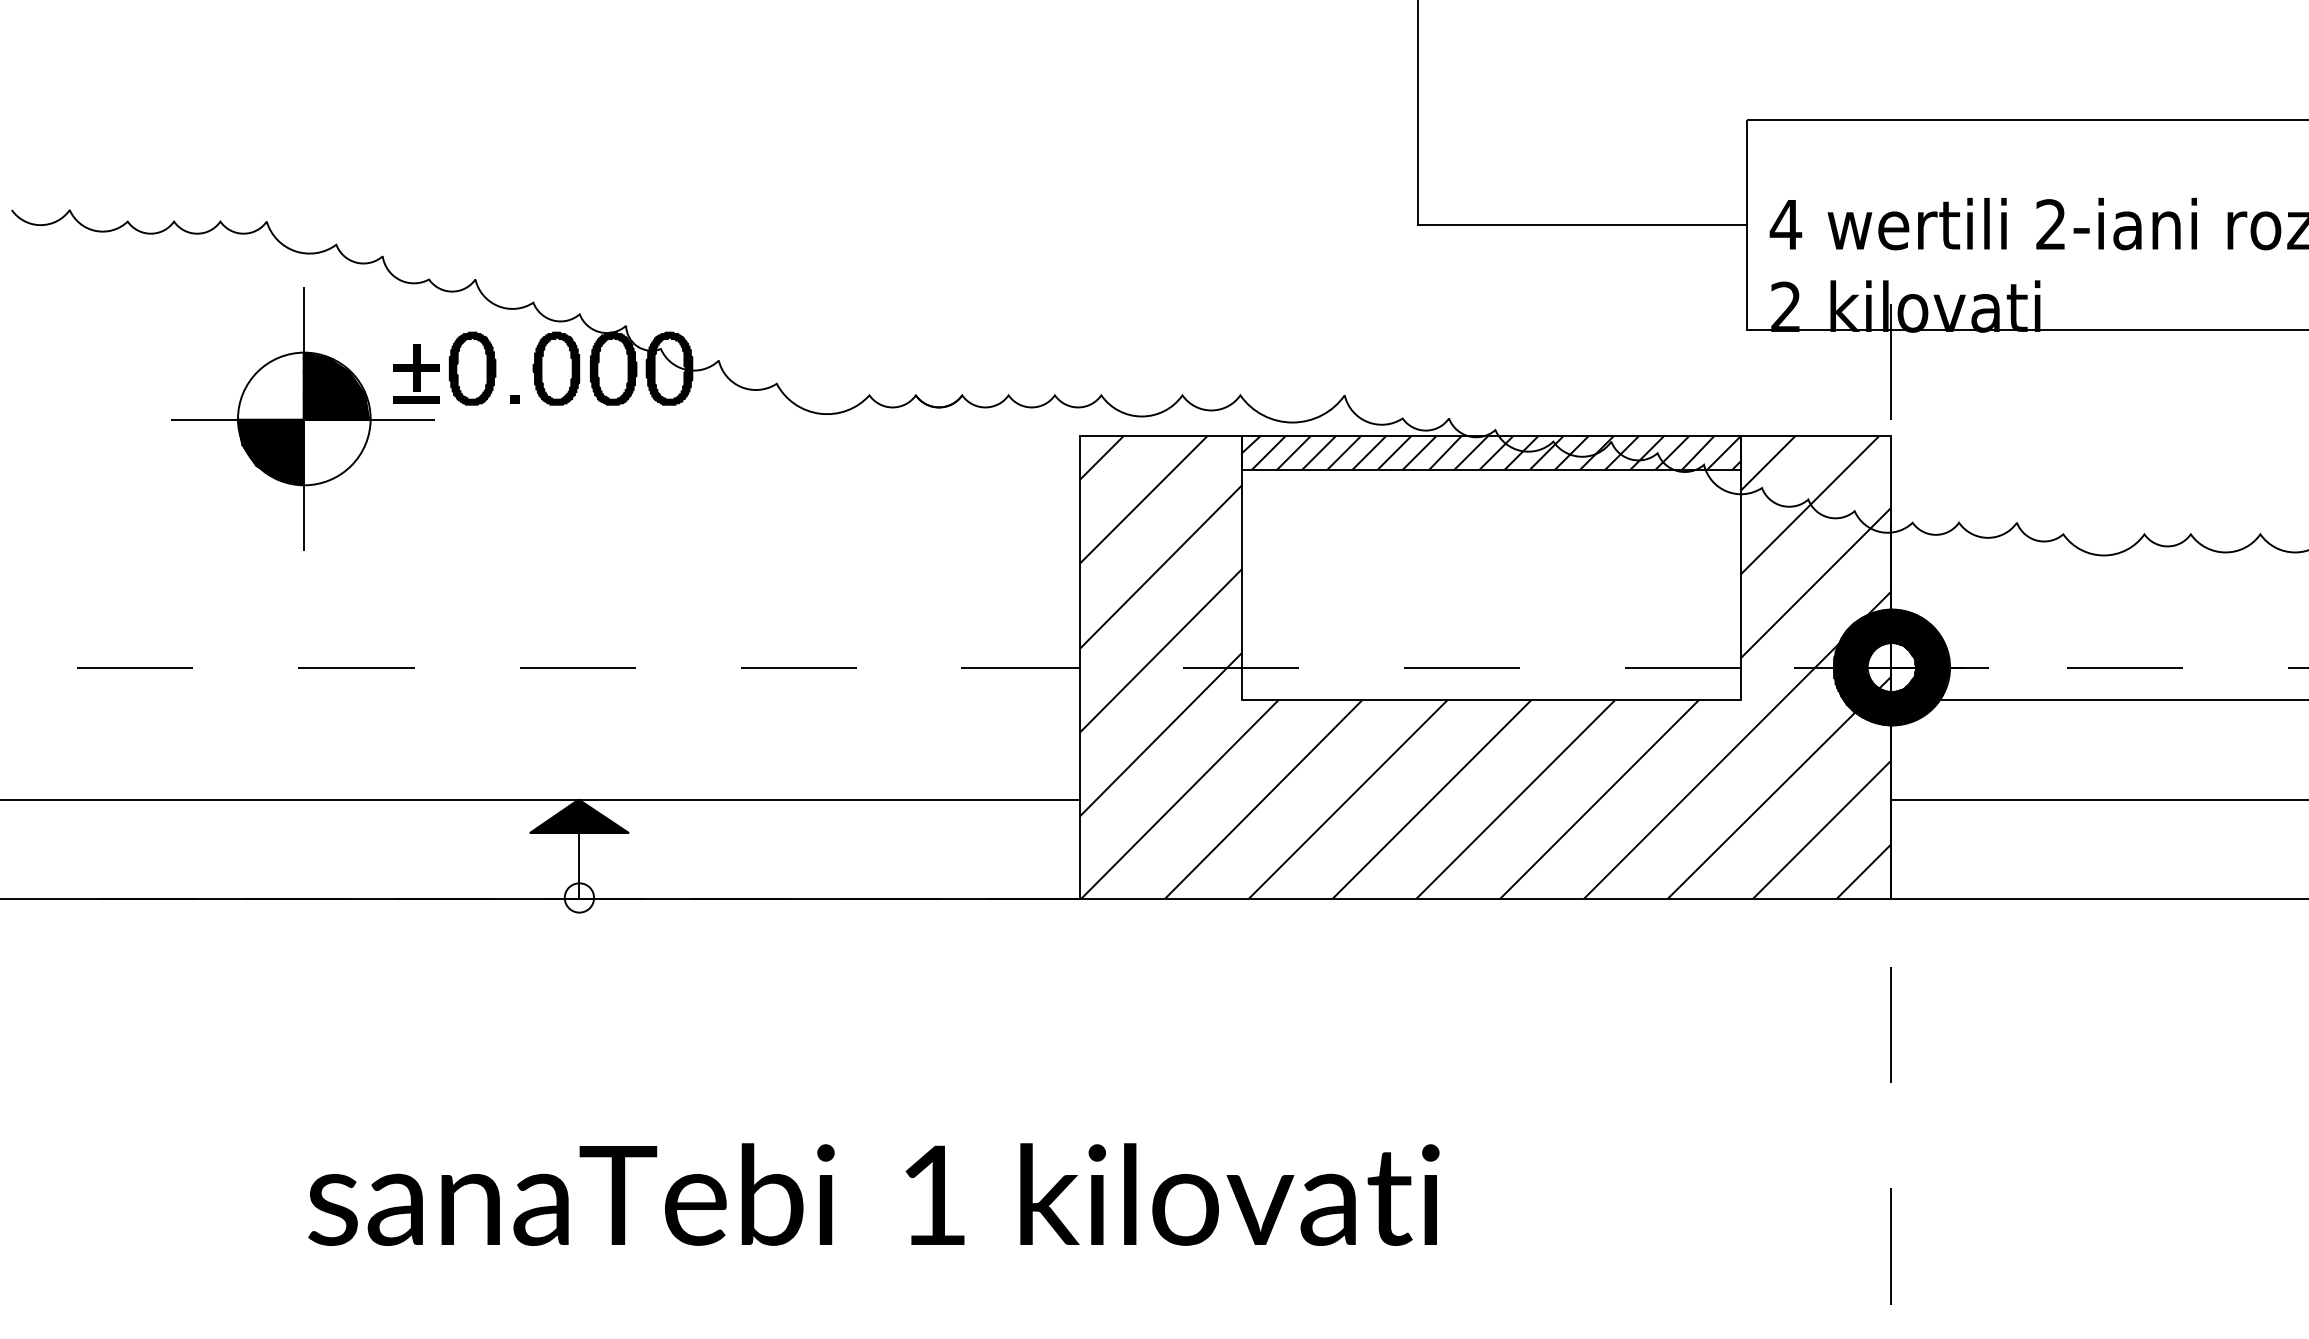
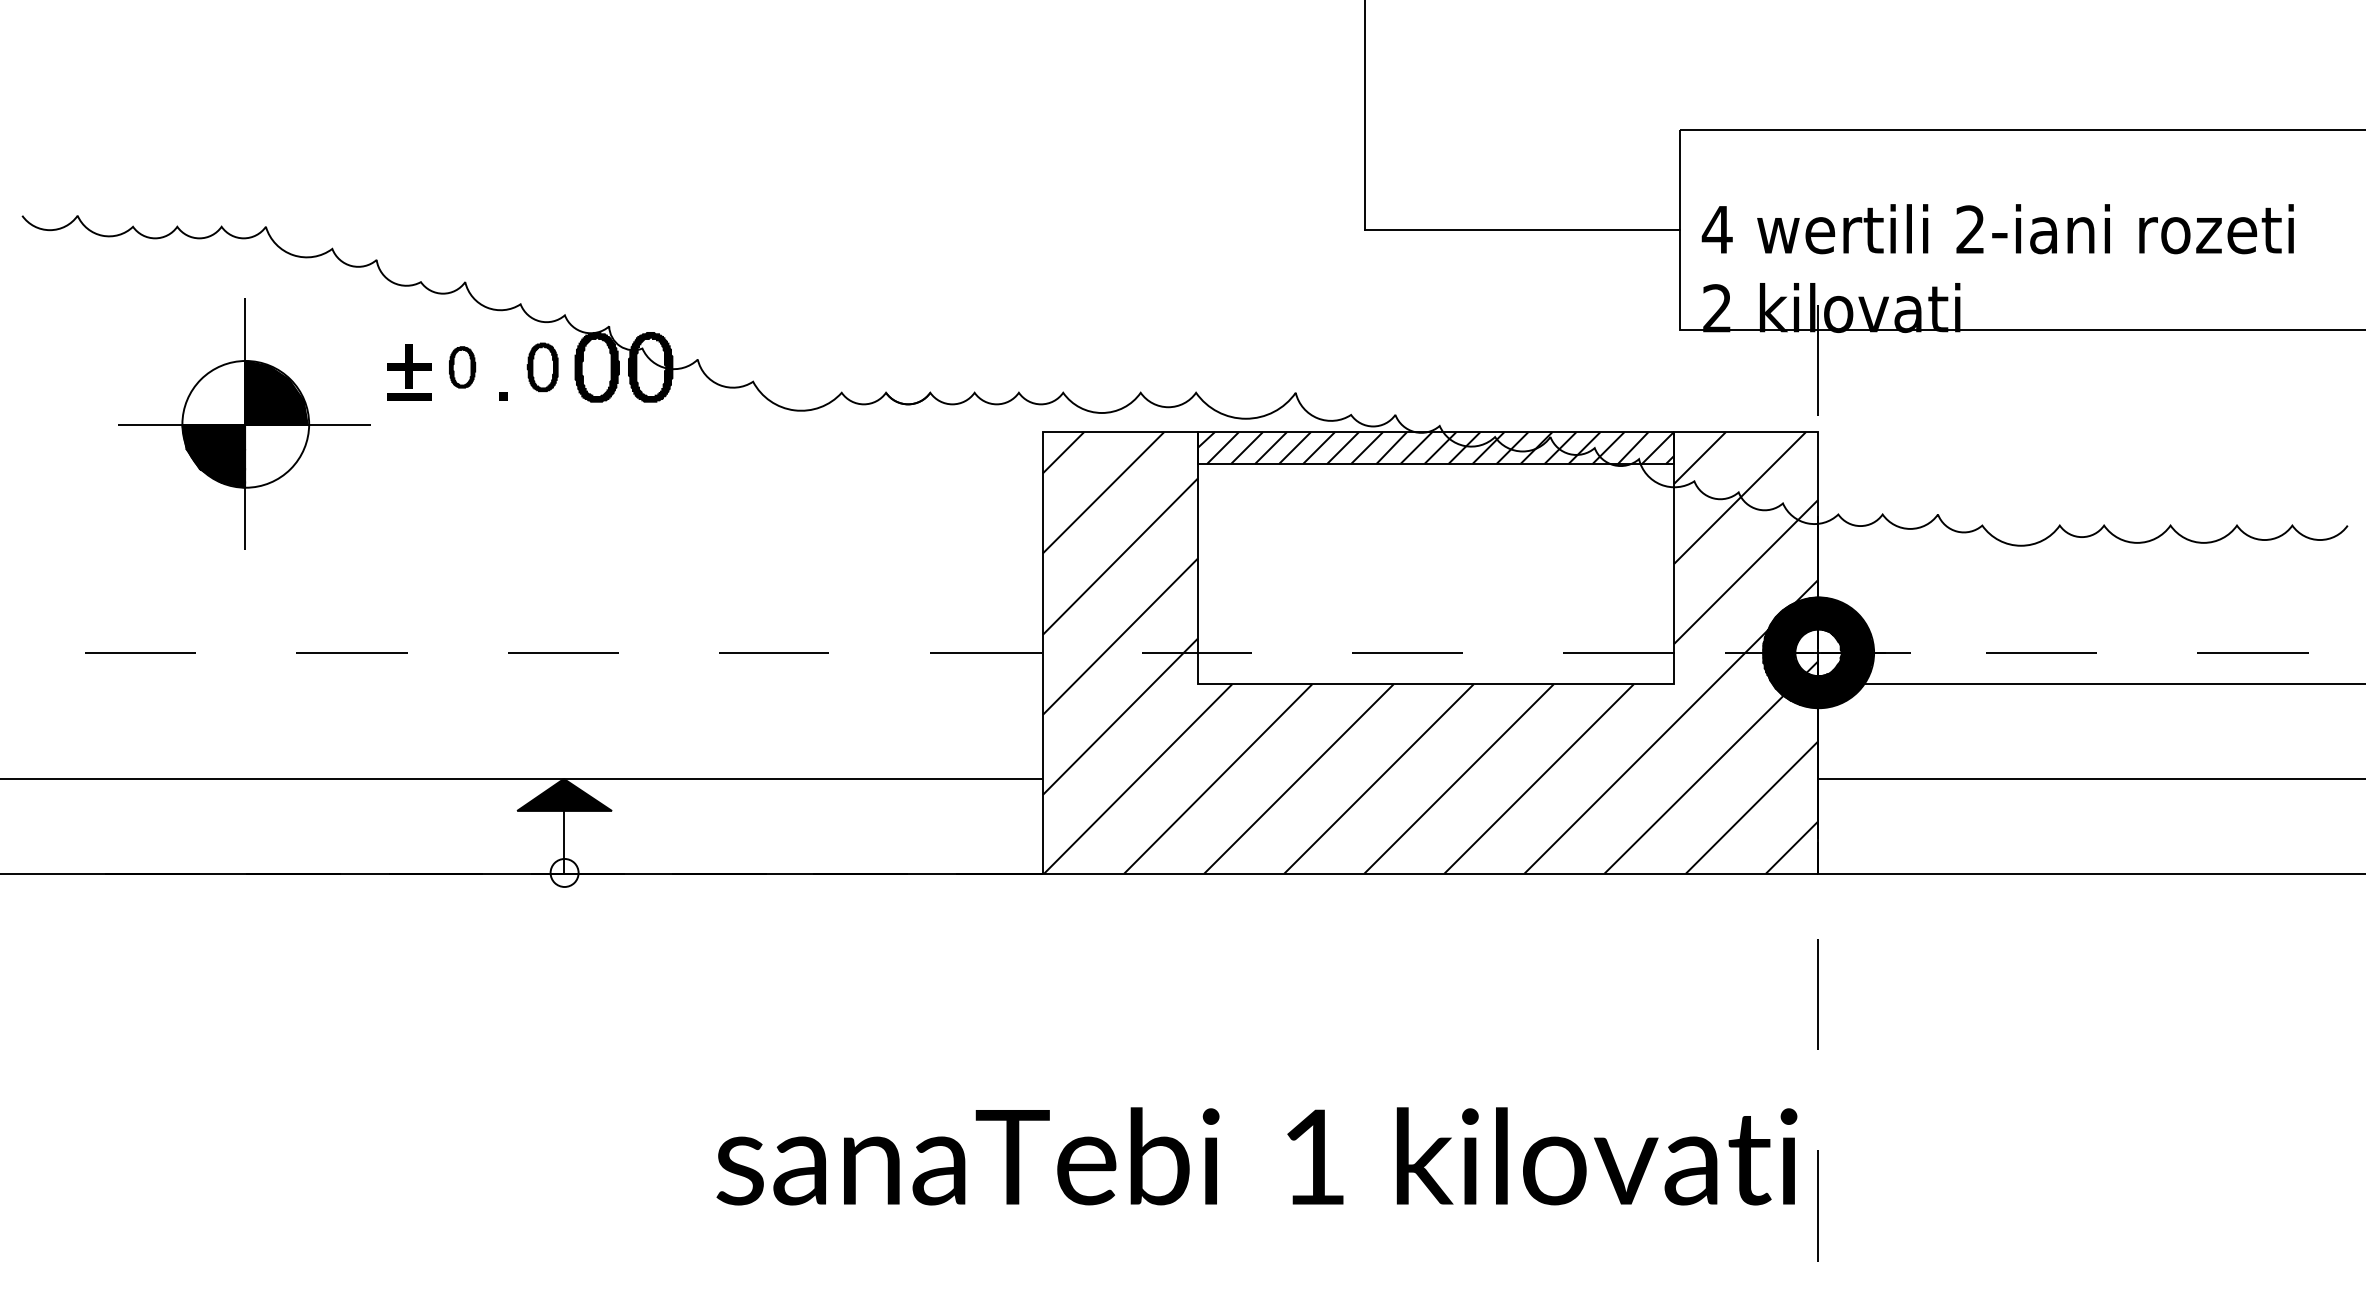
part: (472, 368) -> (462, 367), size x0.6
part: (556, 368) -> (542, 367), size x0.7
part: (302, 418) -> (244, 423), moved
text: (873, 1194) -> (1256, 1156), moved

